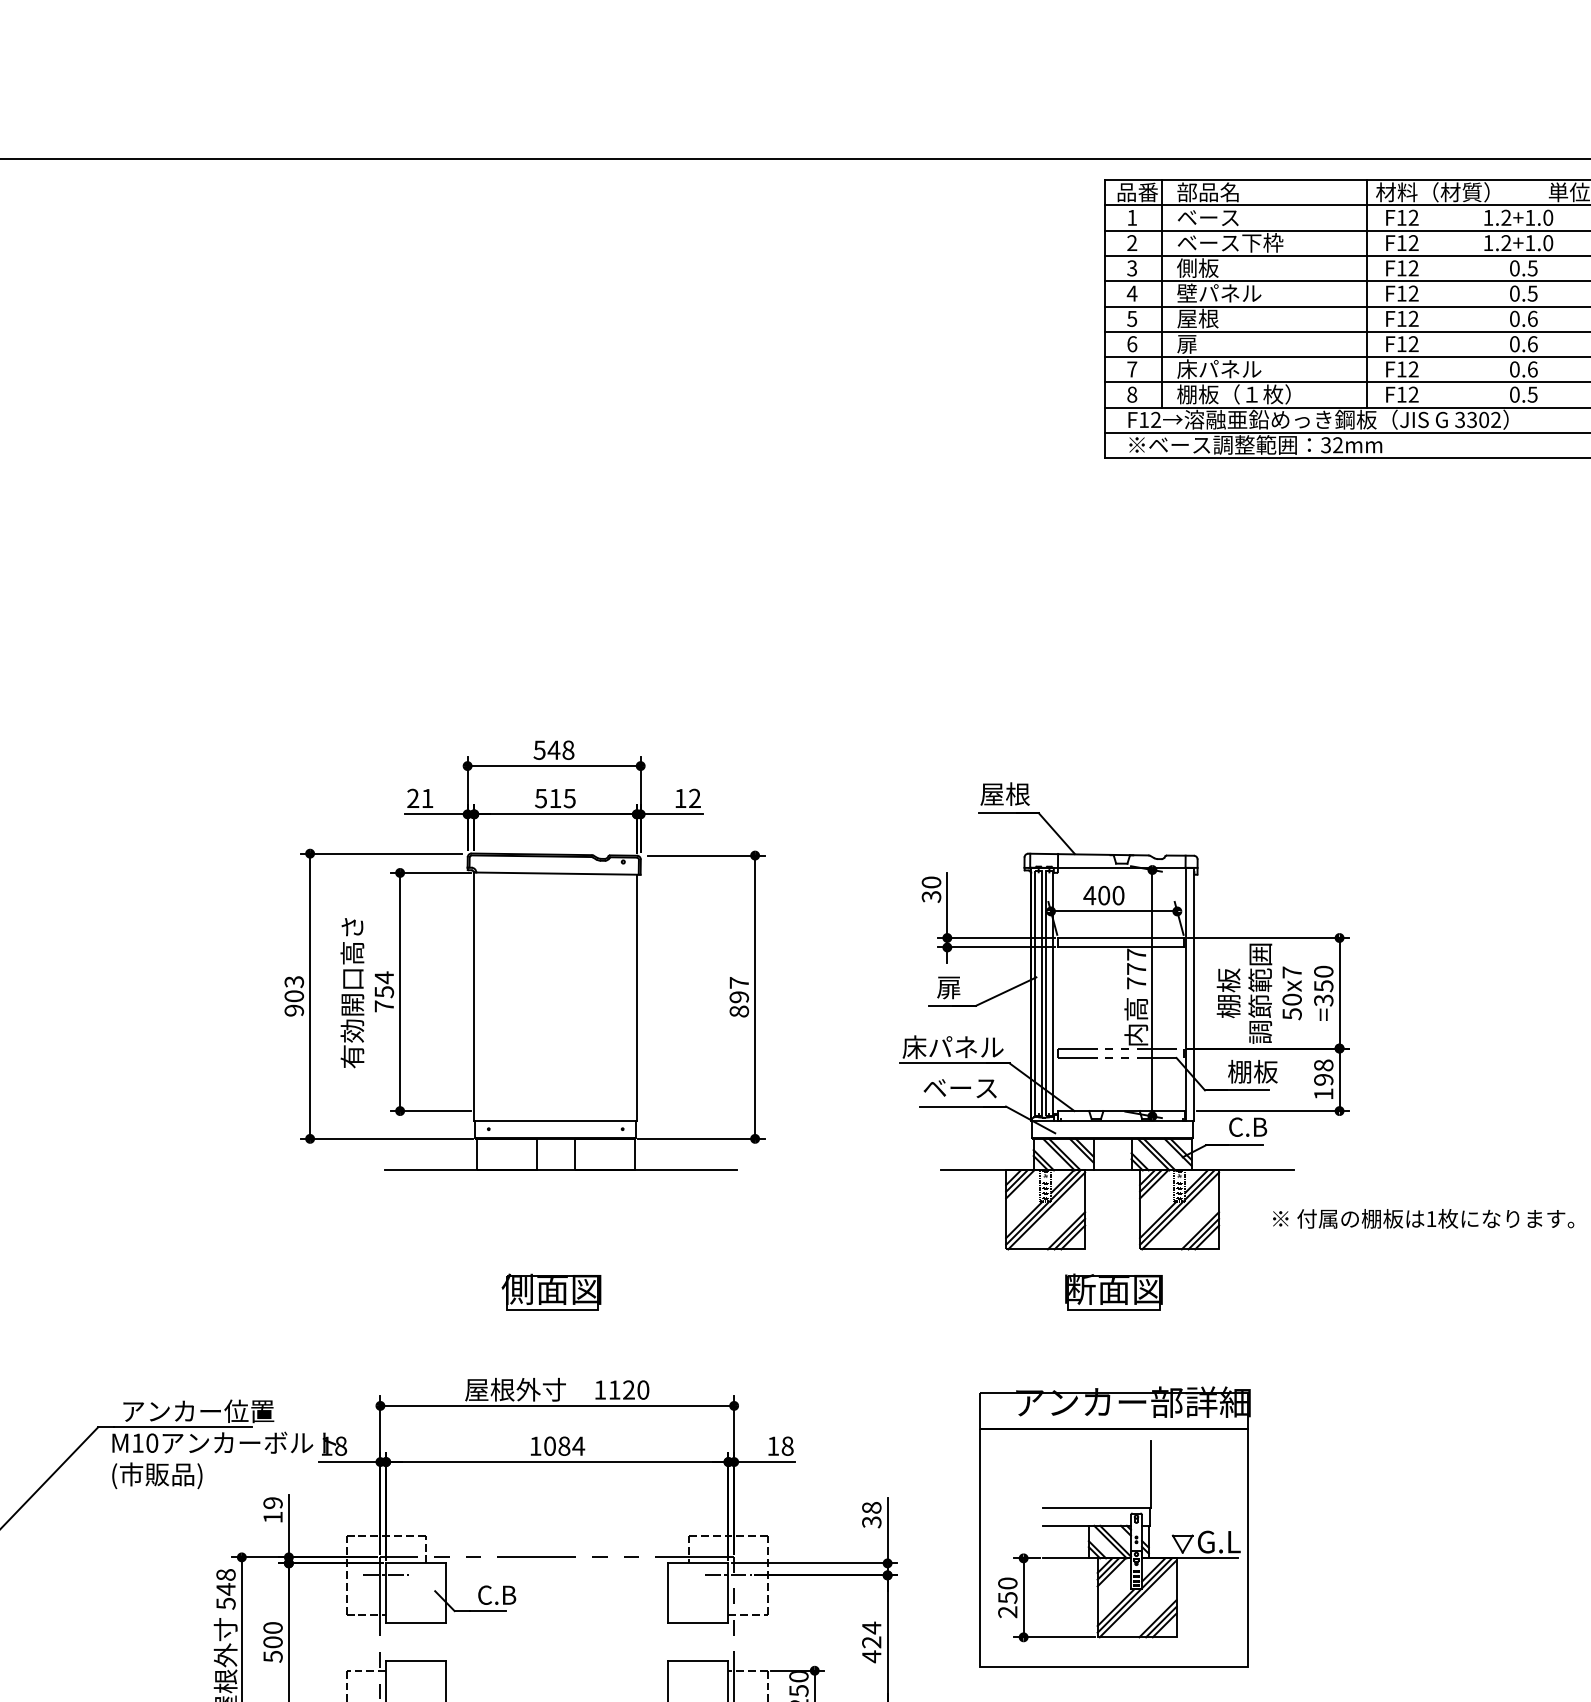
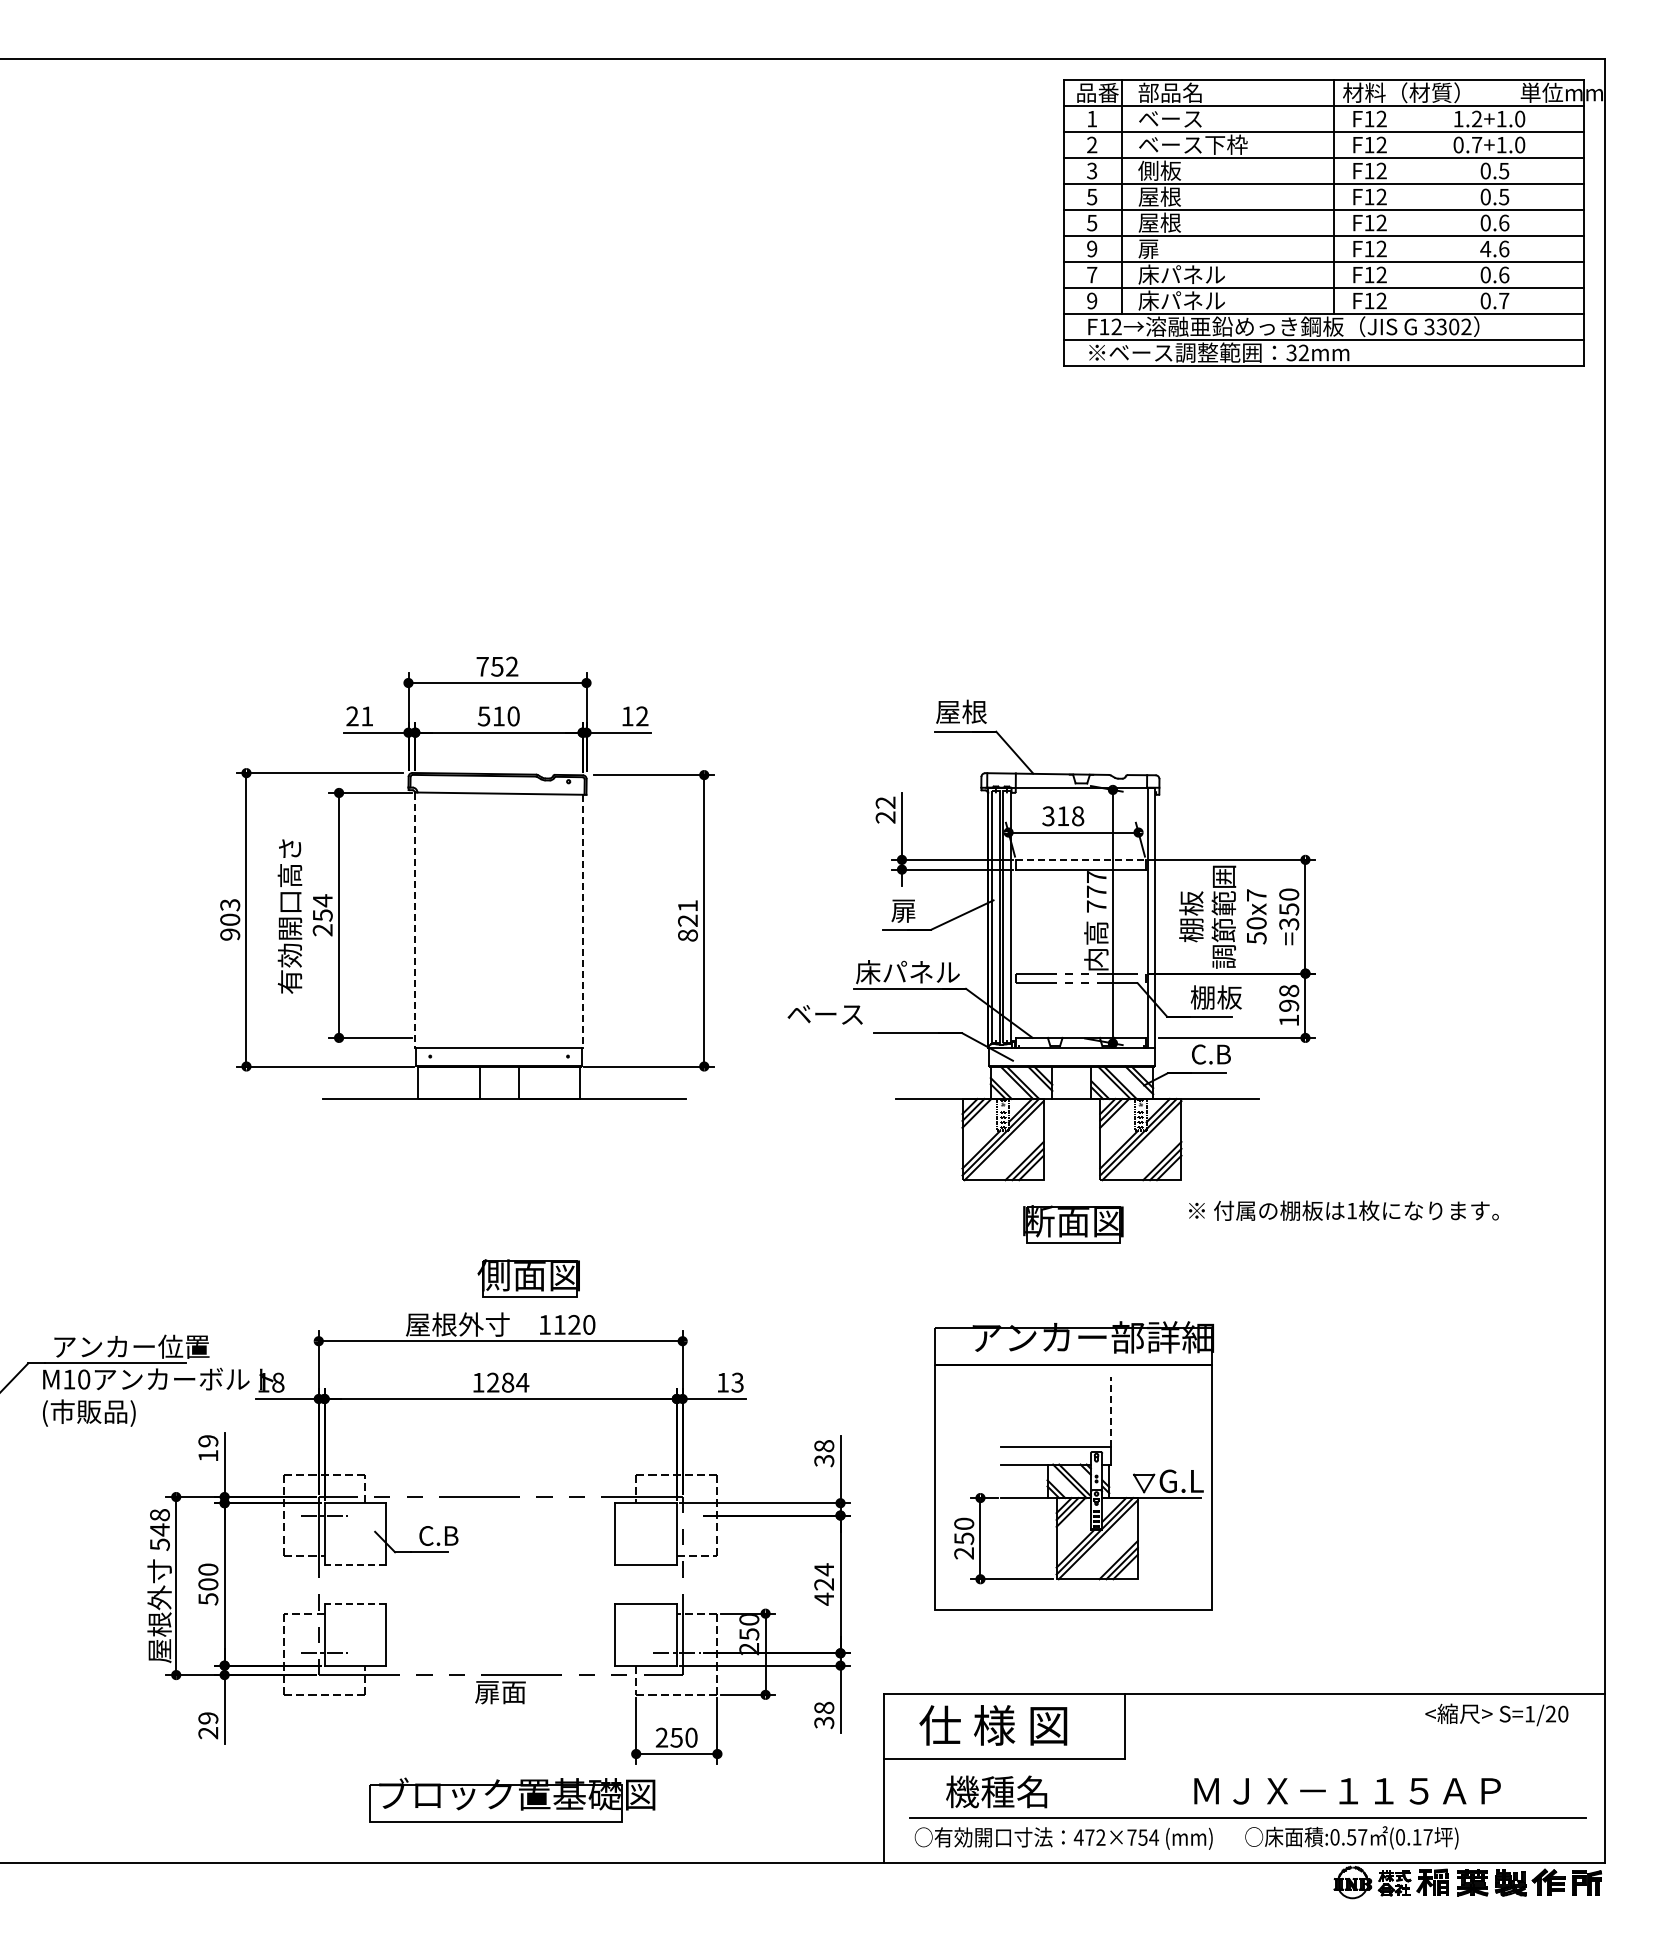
text: (1497, 242) -> (1467, 144), 1.2+1.0 -> 0.7+1.0
text: (1219, 293) -> (1181, 196), 壁パネル -> 屋根
text: (1131, 294) -> (1091, 197), 4 -> 5
text: (1132, 343) -> (1092, 248), 6 -> 9
text: (1514, 343) -> (1485, 248), 0.6 -> 4.6
text: (1132, 394) -> (1092, 300), 8 -> 9
text: (1233, 394) -> (1196, 300), 棚板（１枚） -> 床パネル
text: (1533, 395) -> (1504, 301), 0.5 -> 0.7
text: (554, 750) -> (497, 666), 548 -> 752
text: (569, 798) -> (513, 716), 515 -> 510
text: (931, 889) -> (885, 809), 30 -> 22
text: (1103, 895) -> (1062, 816), 400 -> 318
line: (1120, 937) -> (1080, 859), solid -> dashed
text: (738, 990) -> (687, 913), 897 -> 821
line: (474, 996) -> (415, 920), solid -> dashed
line: (636, 997) -> (582, 921), solid -> dashed
text: (384, 1006) -> (322, 930), 754 -> 254
text: (959, 1088) -> (824, 1014), moved
text: (1423, 1218) -> (1343, 1210), moved
part: (551, 1292) -> (528, 1278), moved
text: (550, 1446) -> (493, 1382), 1084 -> 1284
text: (787, 1446) -> (737, 1382), 18 -> 13
line: (1151, 1475) -> (1111, 1412), solid -> dashed
line: (728, 1575) -> (676, 1515), removed
line: (416, 1622) -> (355, 1564), solid -> dashed
line: (416, 1660) -> (355, 1603), solid -> dashed

